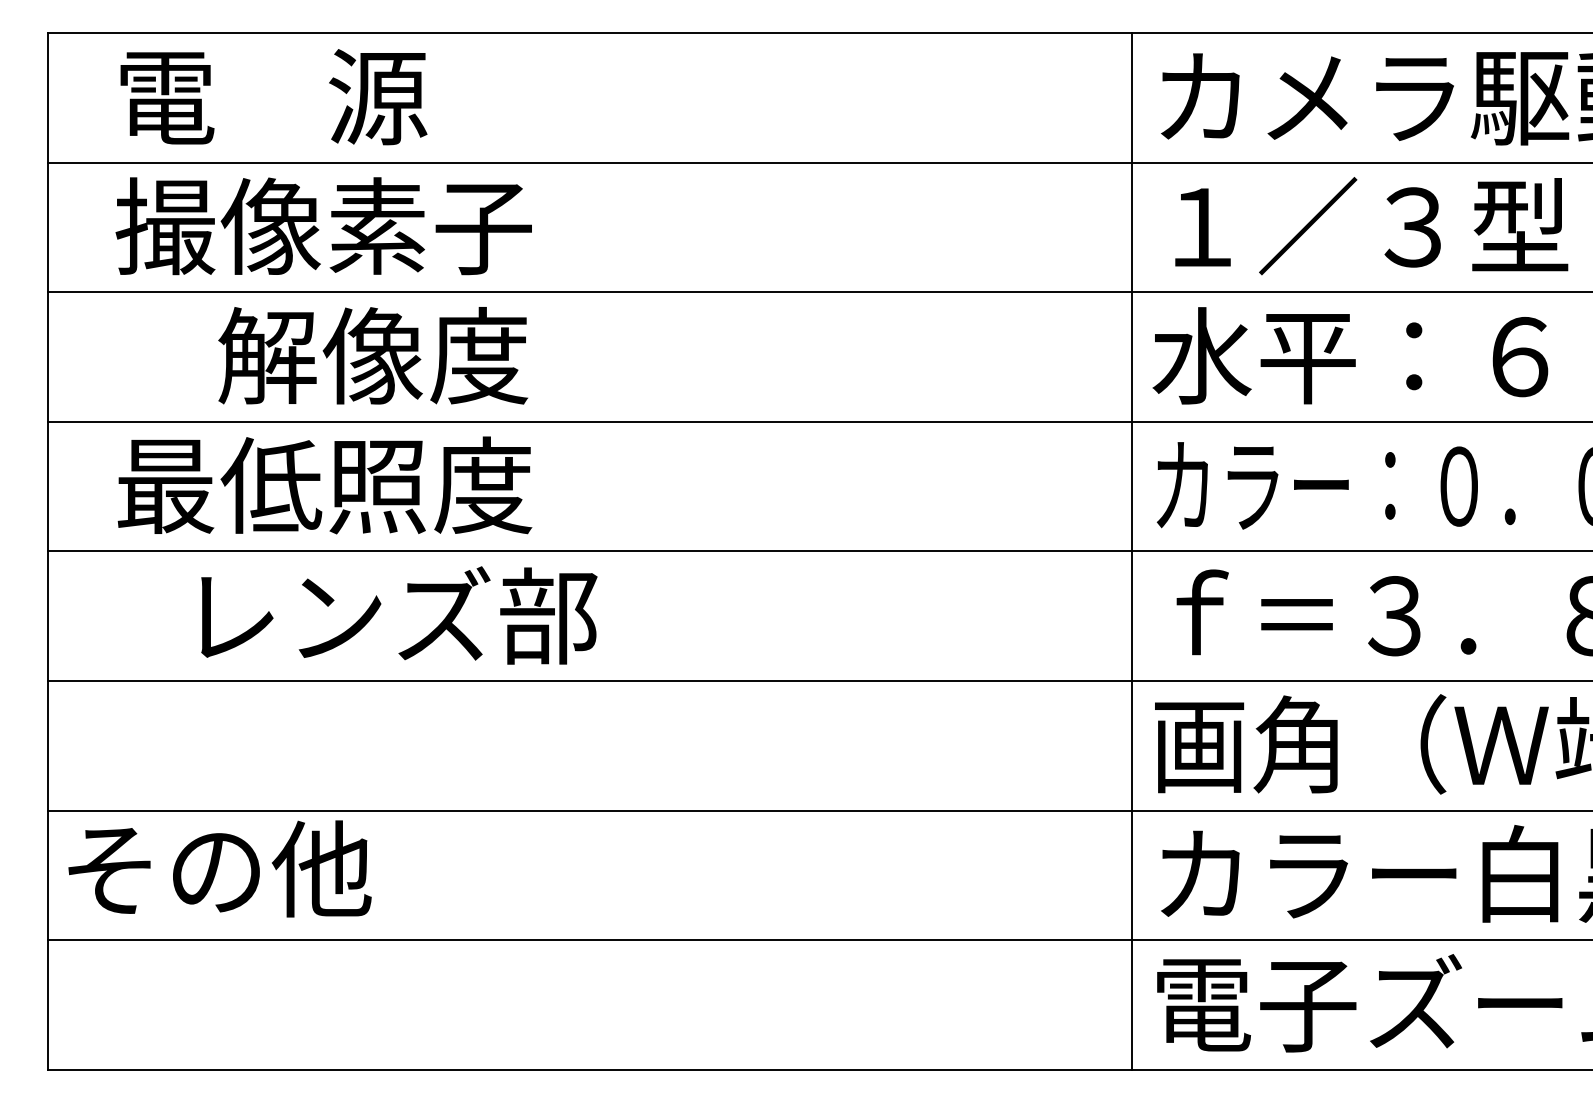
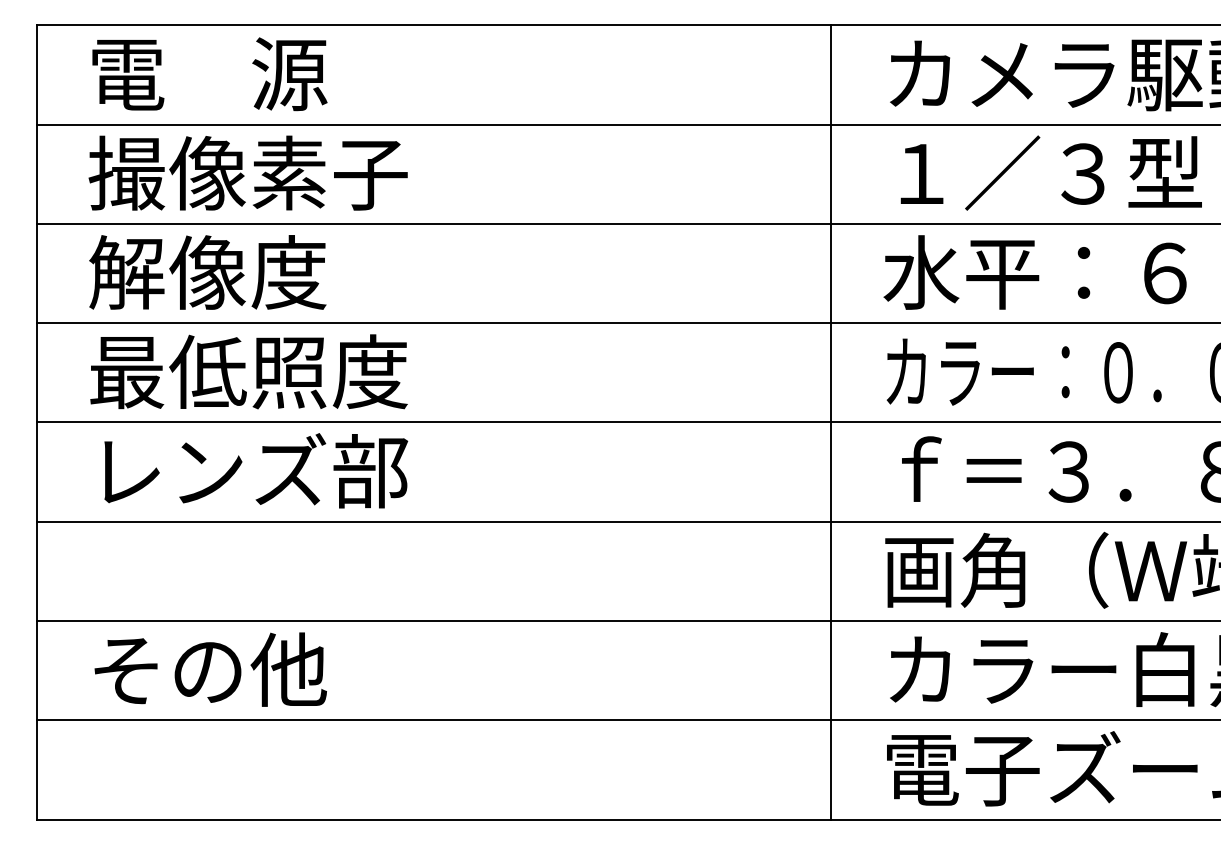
text: (373, 355) -> (208, 272), moved
line: (1132, 551) -> (831, 422), moved
text: (399, 615) -> (256, 470), moved
text: (219, 868) -> (210, 669), moved

